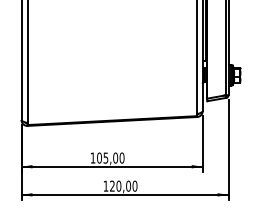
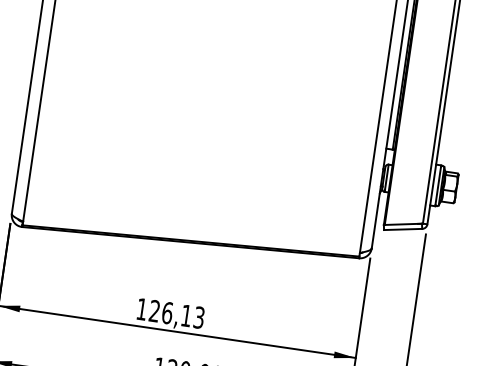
text: (110, 157) -> (176, 313), 105,00 -> 126,13

